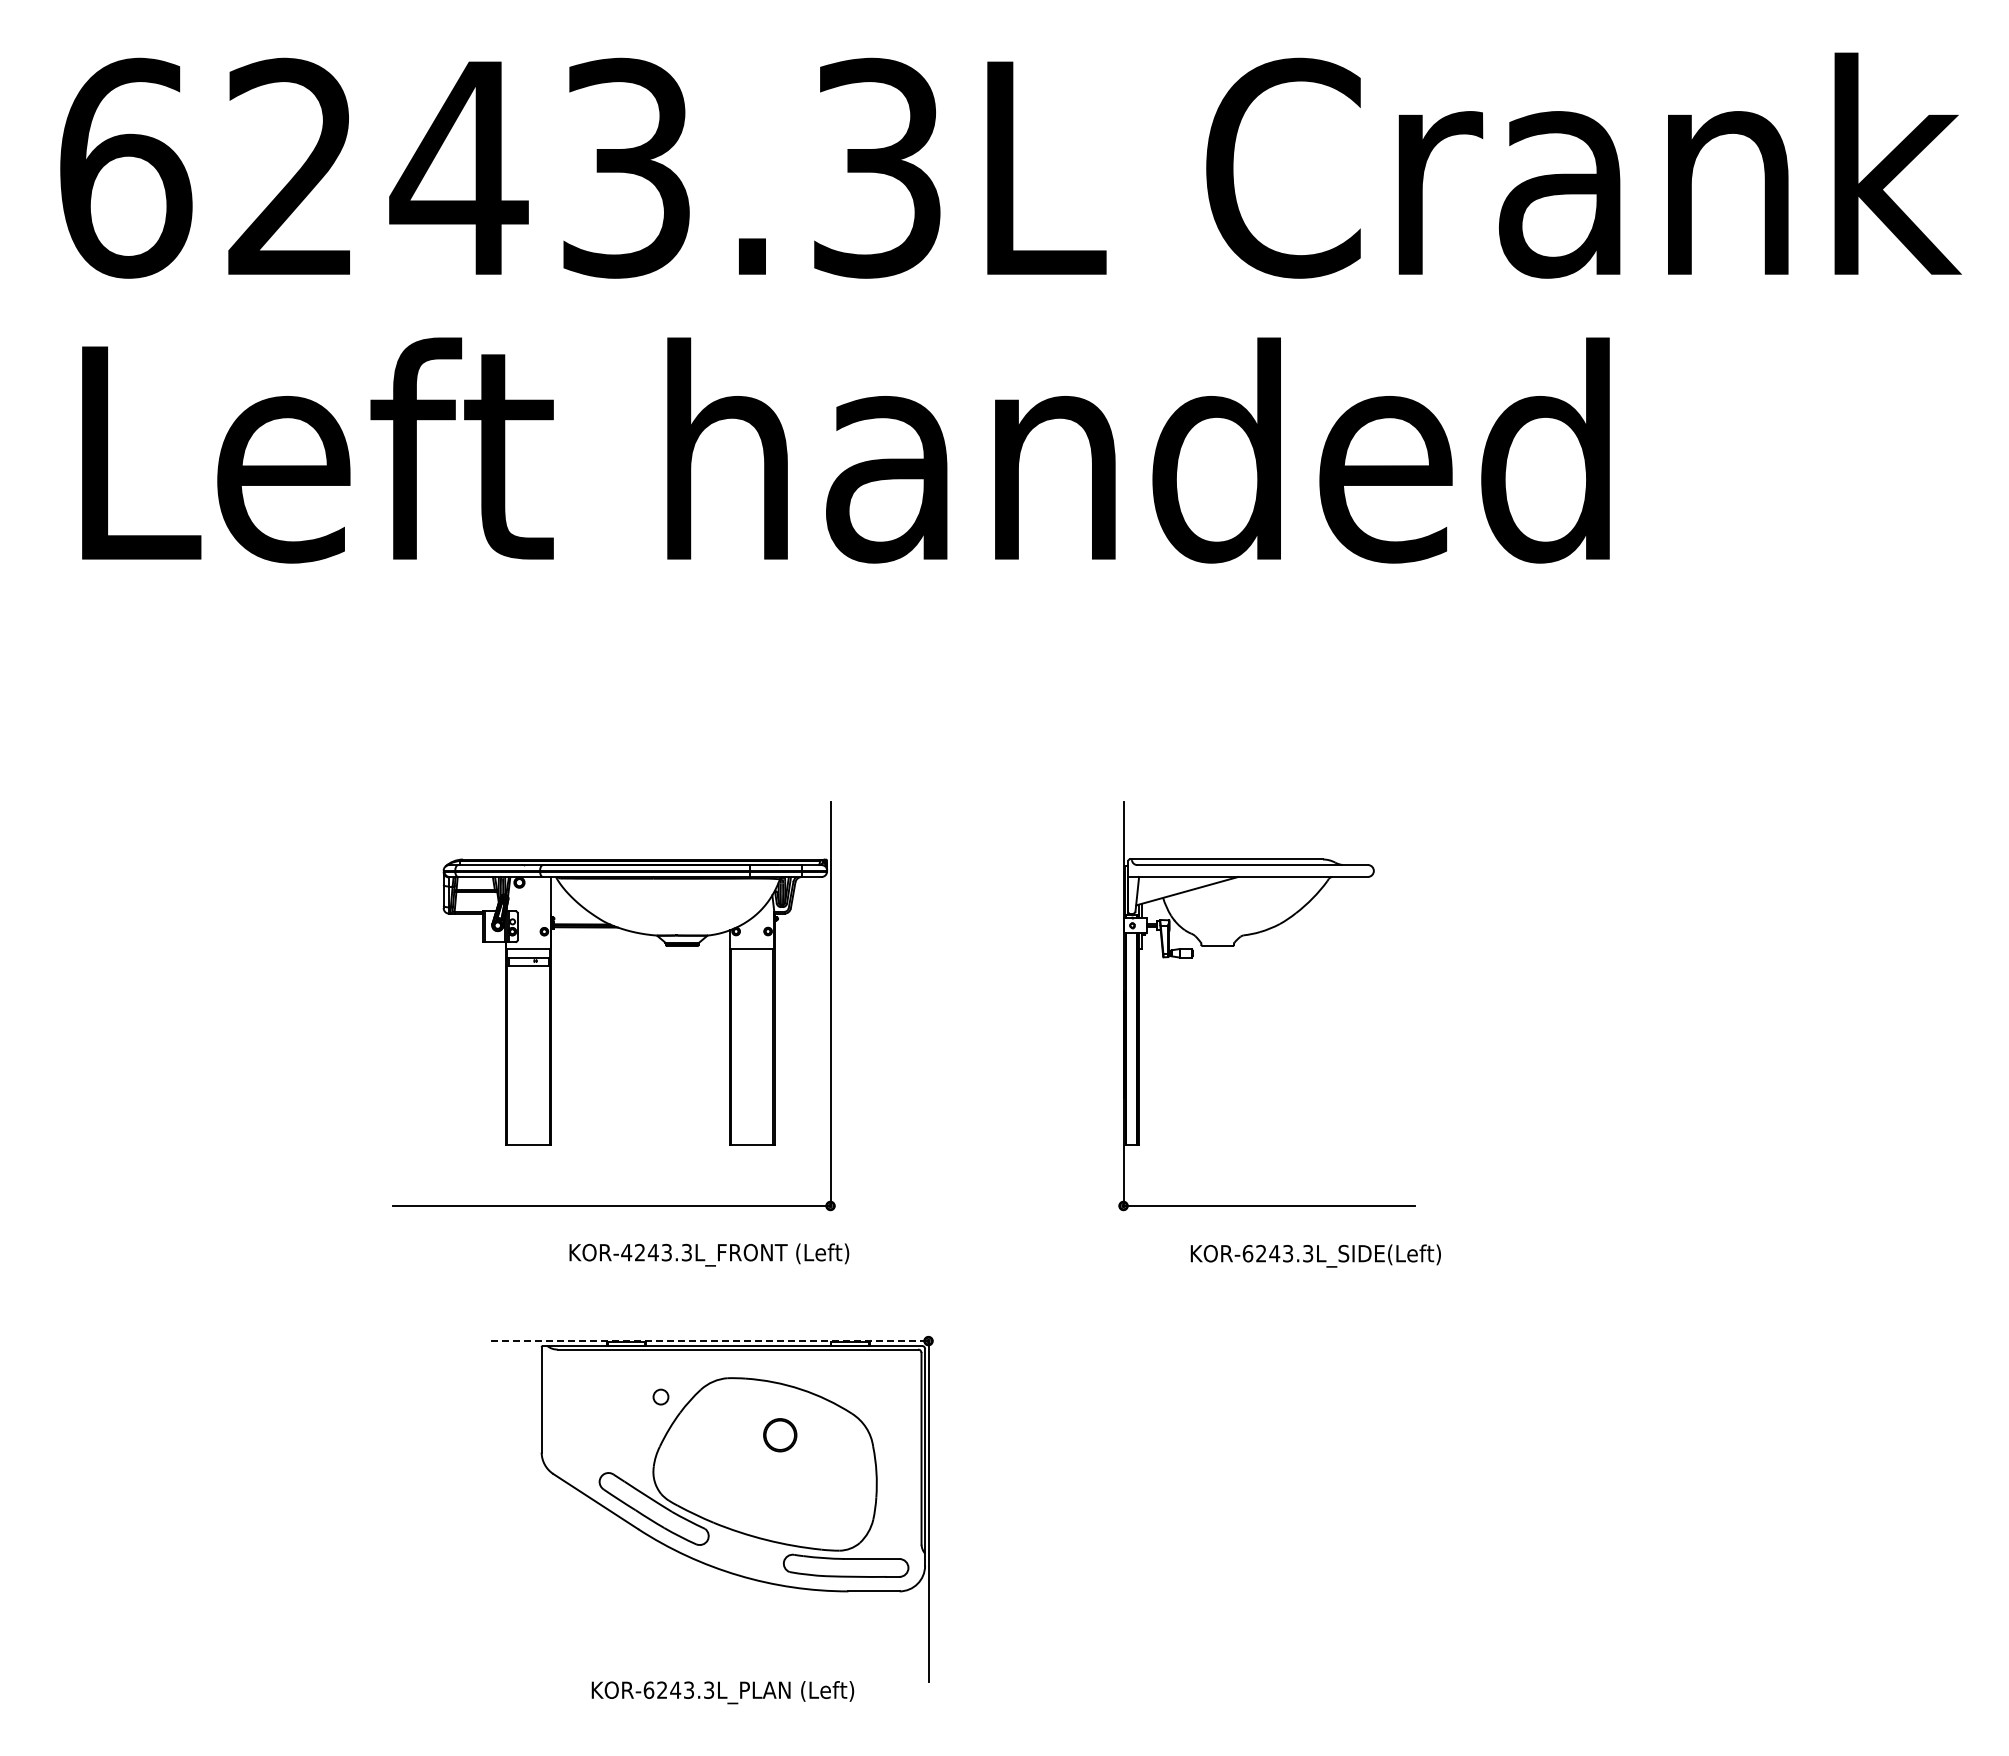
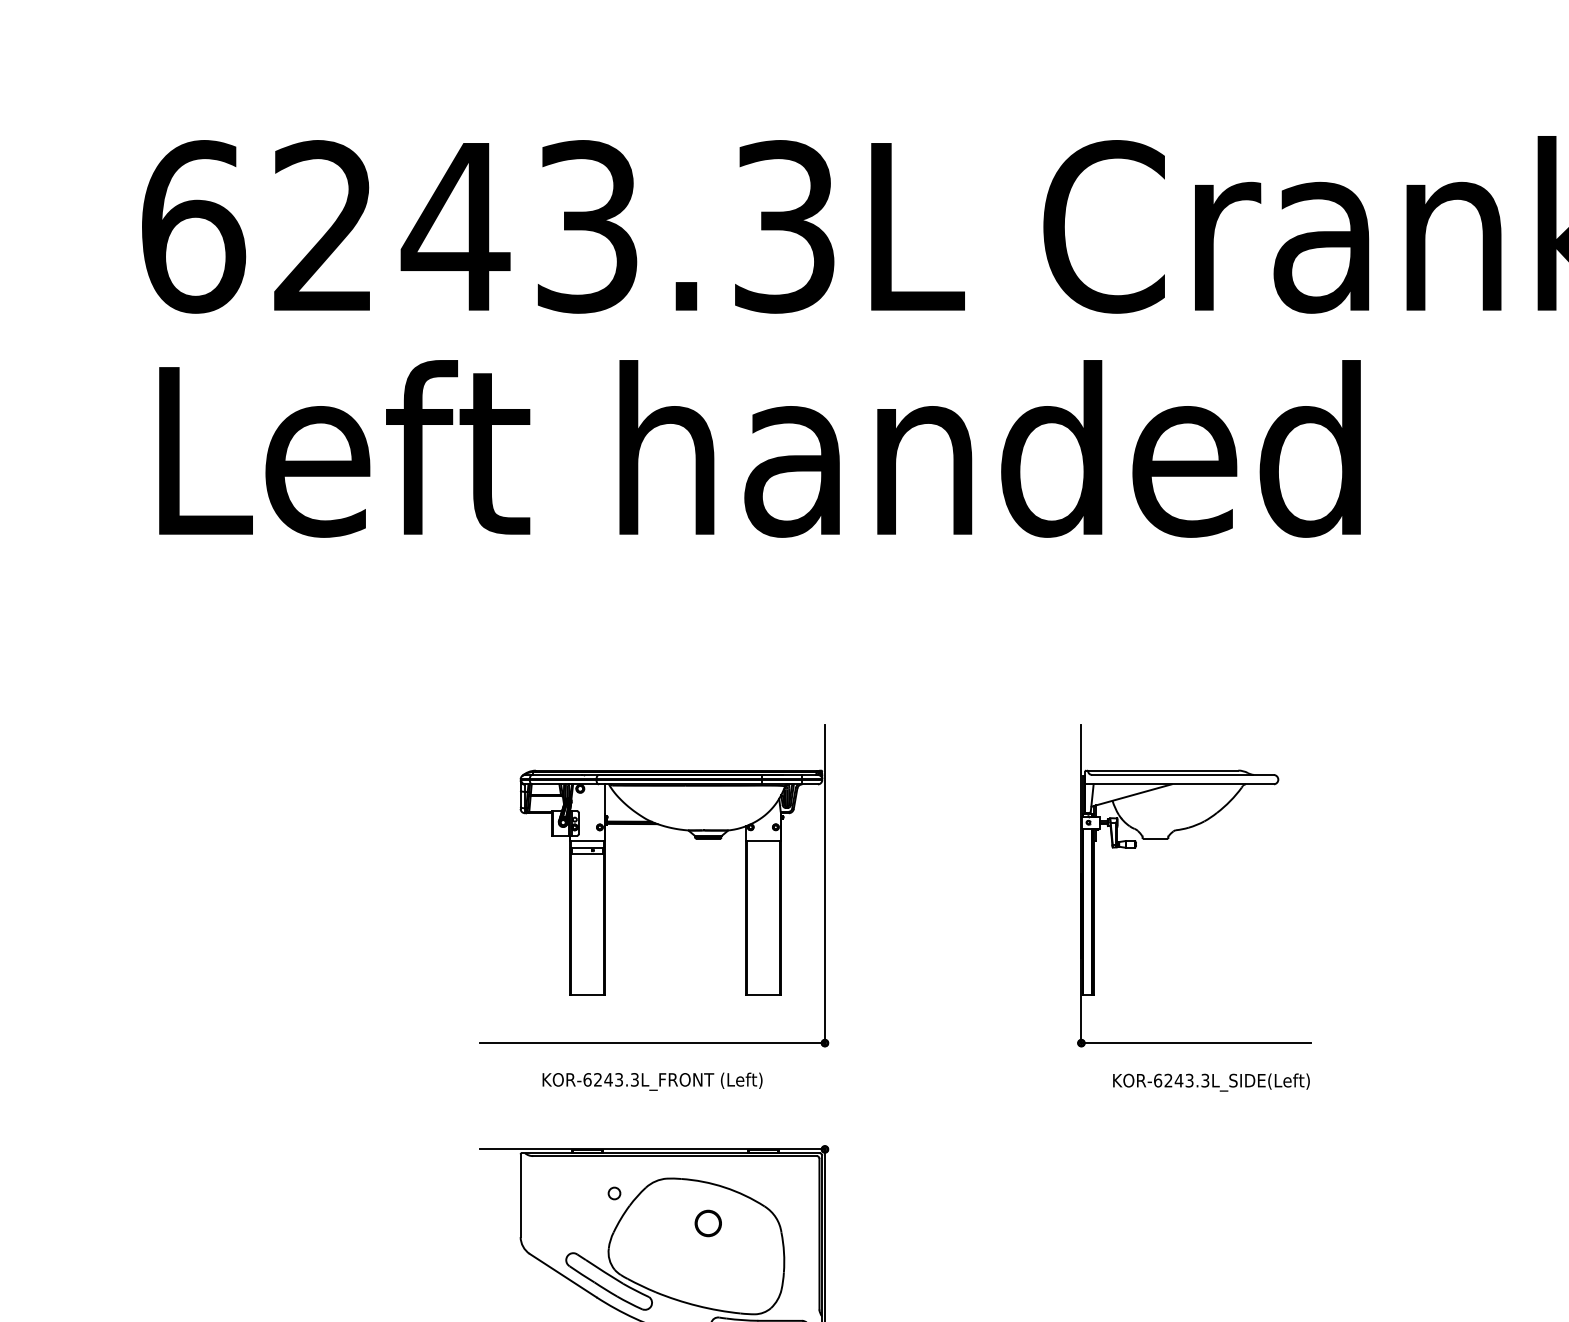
part: (1234, 946) -> (1168, 839), moved
part: (551, 1006) -> (605, 886), moved
text: (626, 1252) -> (587, 1079), KOR-4243.3L_FRONT -> KOR-6243.3L_FRONT
text: (1315, 1255) -> (1211, 1082), moved
line: (710, 1341) -> (653, 1149), dashed -> solid

